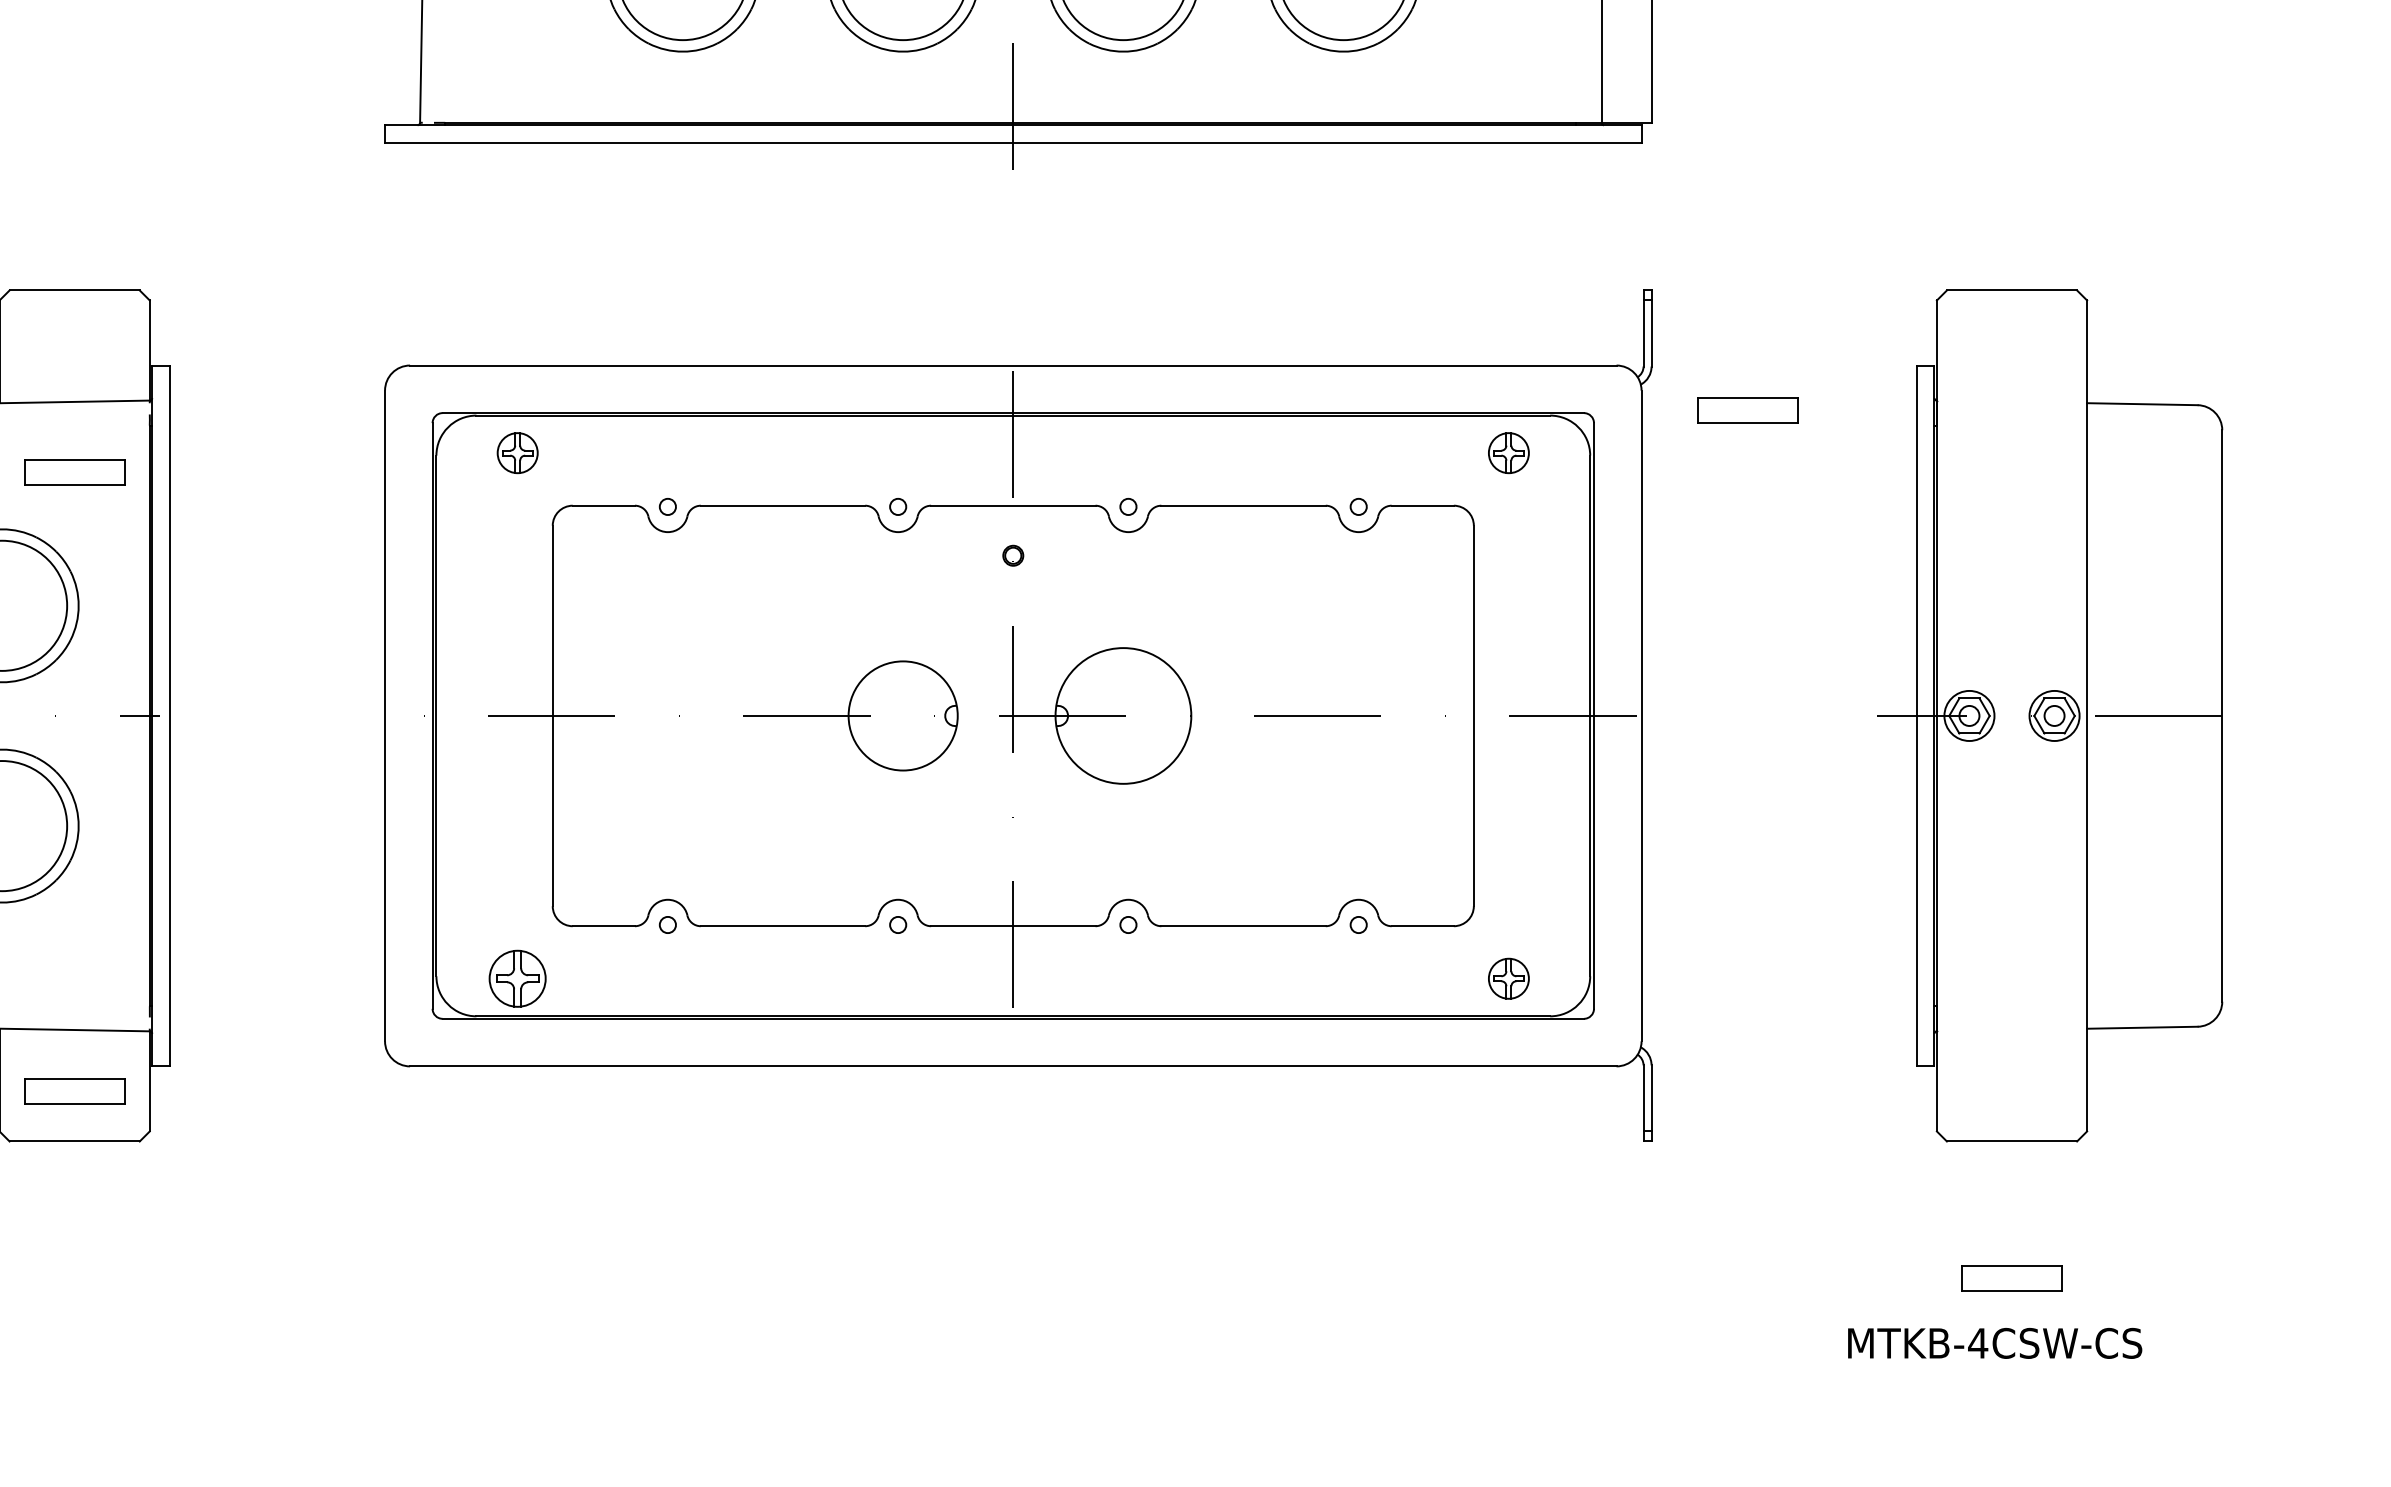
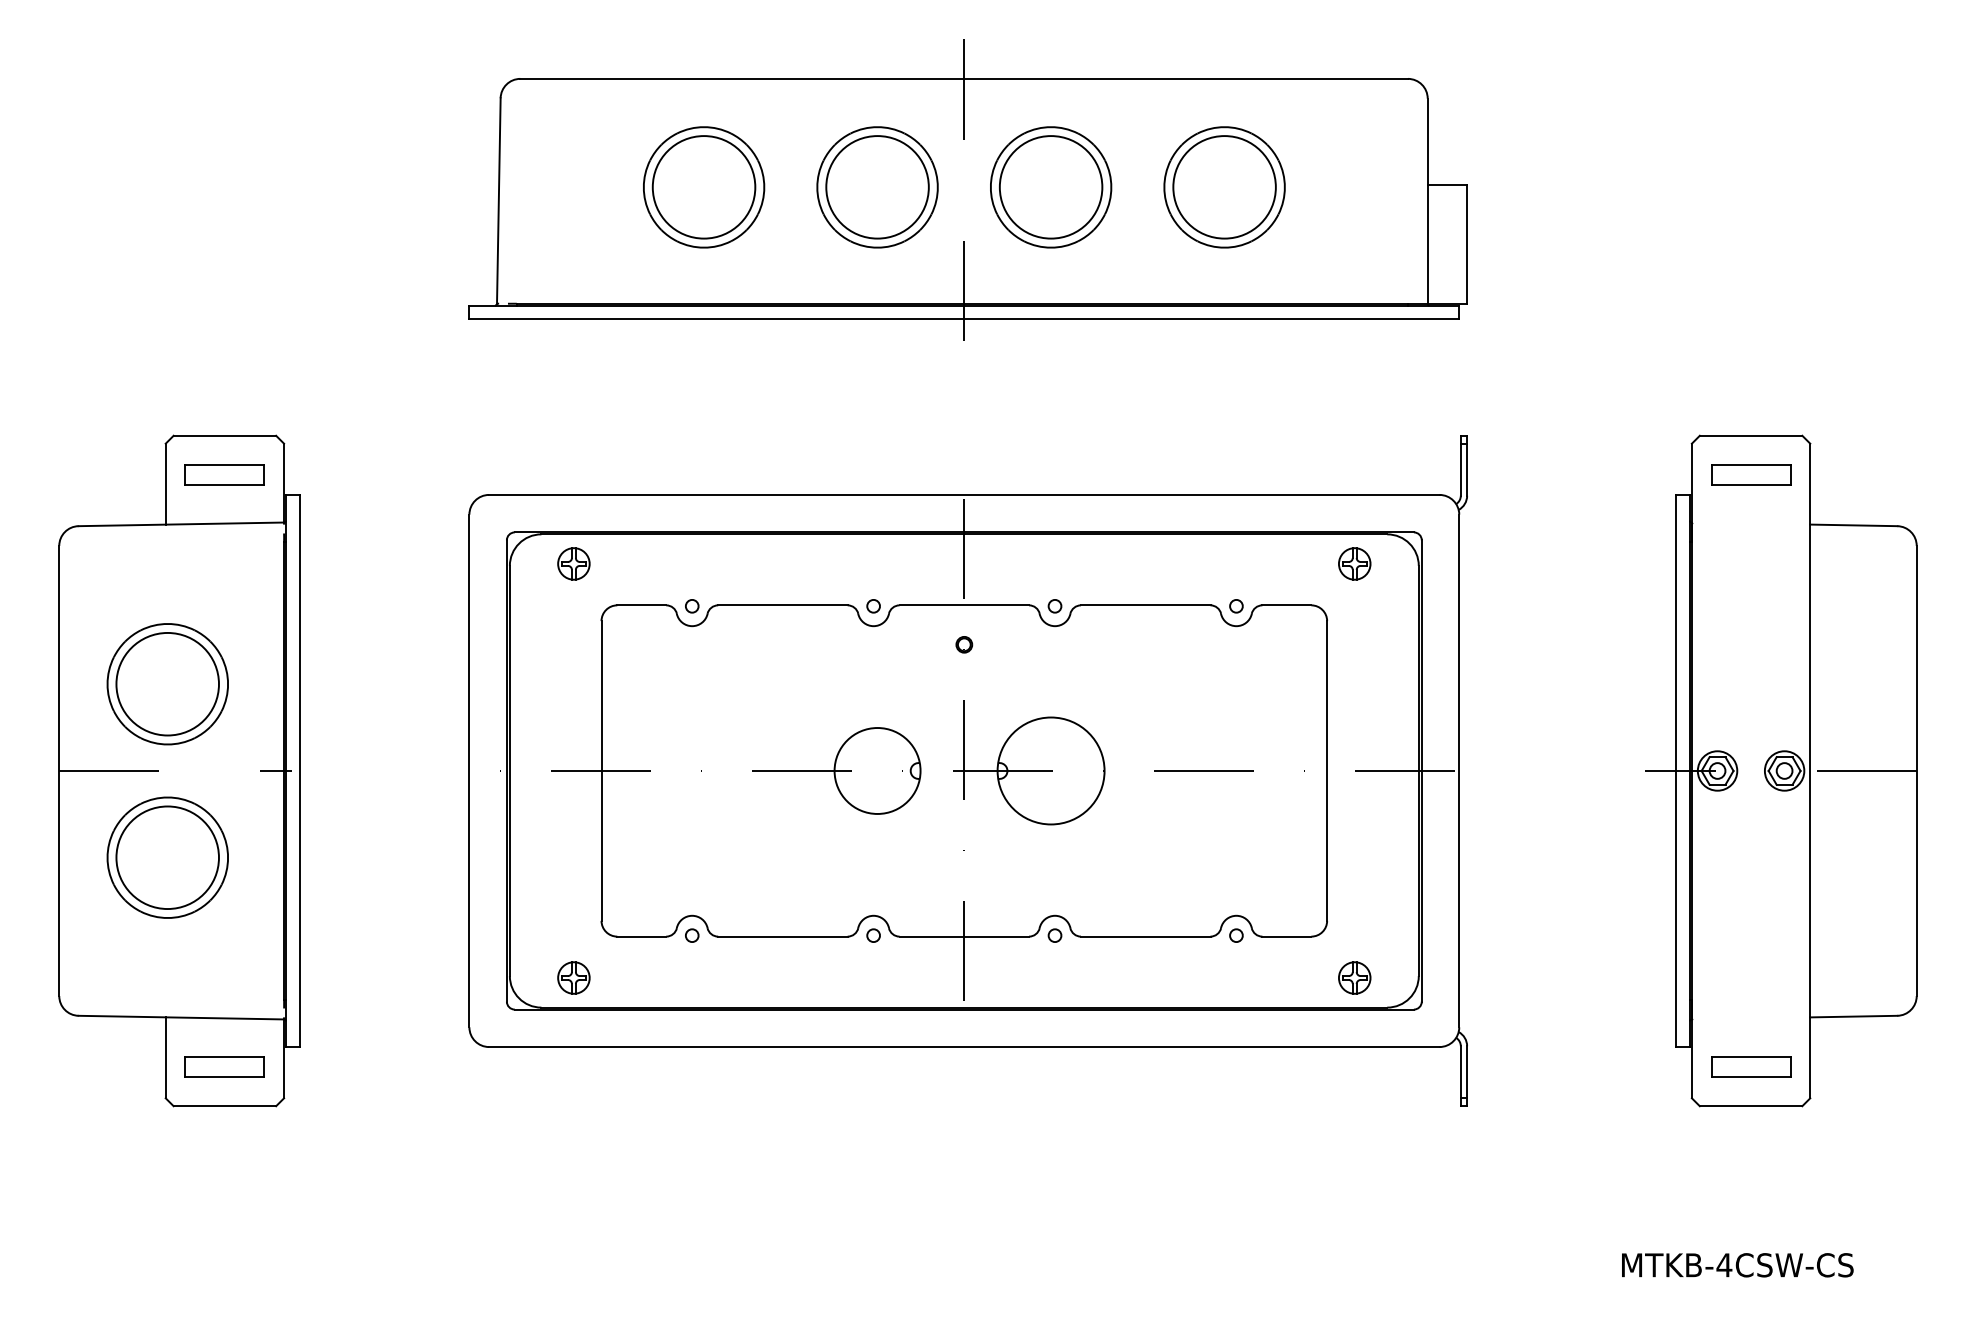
part: (1748, 409) -> (1751, 474), moved
part: (74, 471) -> (224, 474), moved
part: (517, 978) -> (573, 977), size x0.71
part: (2012, 1277) -> (1751, 1066), moved

